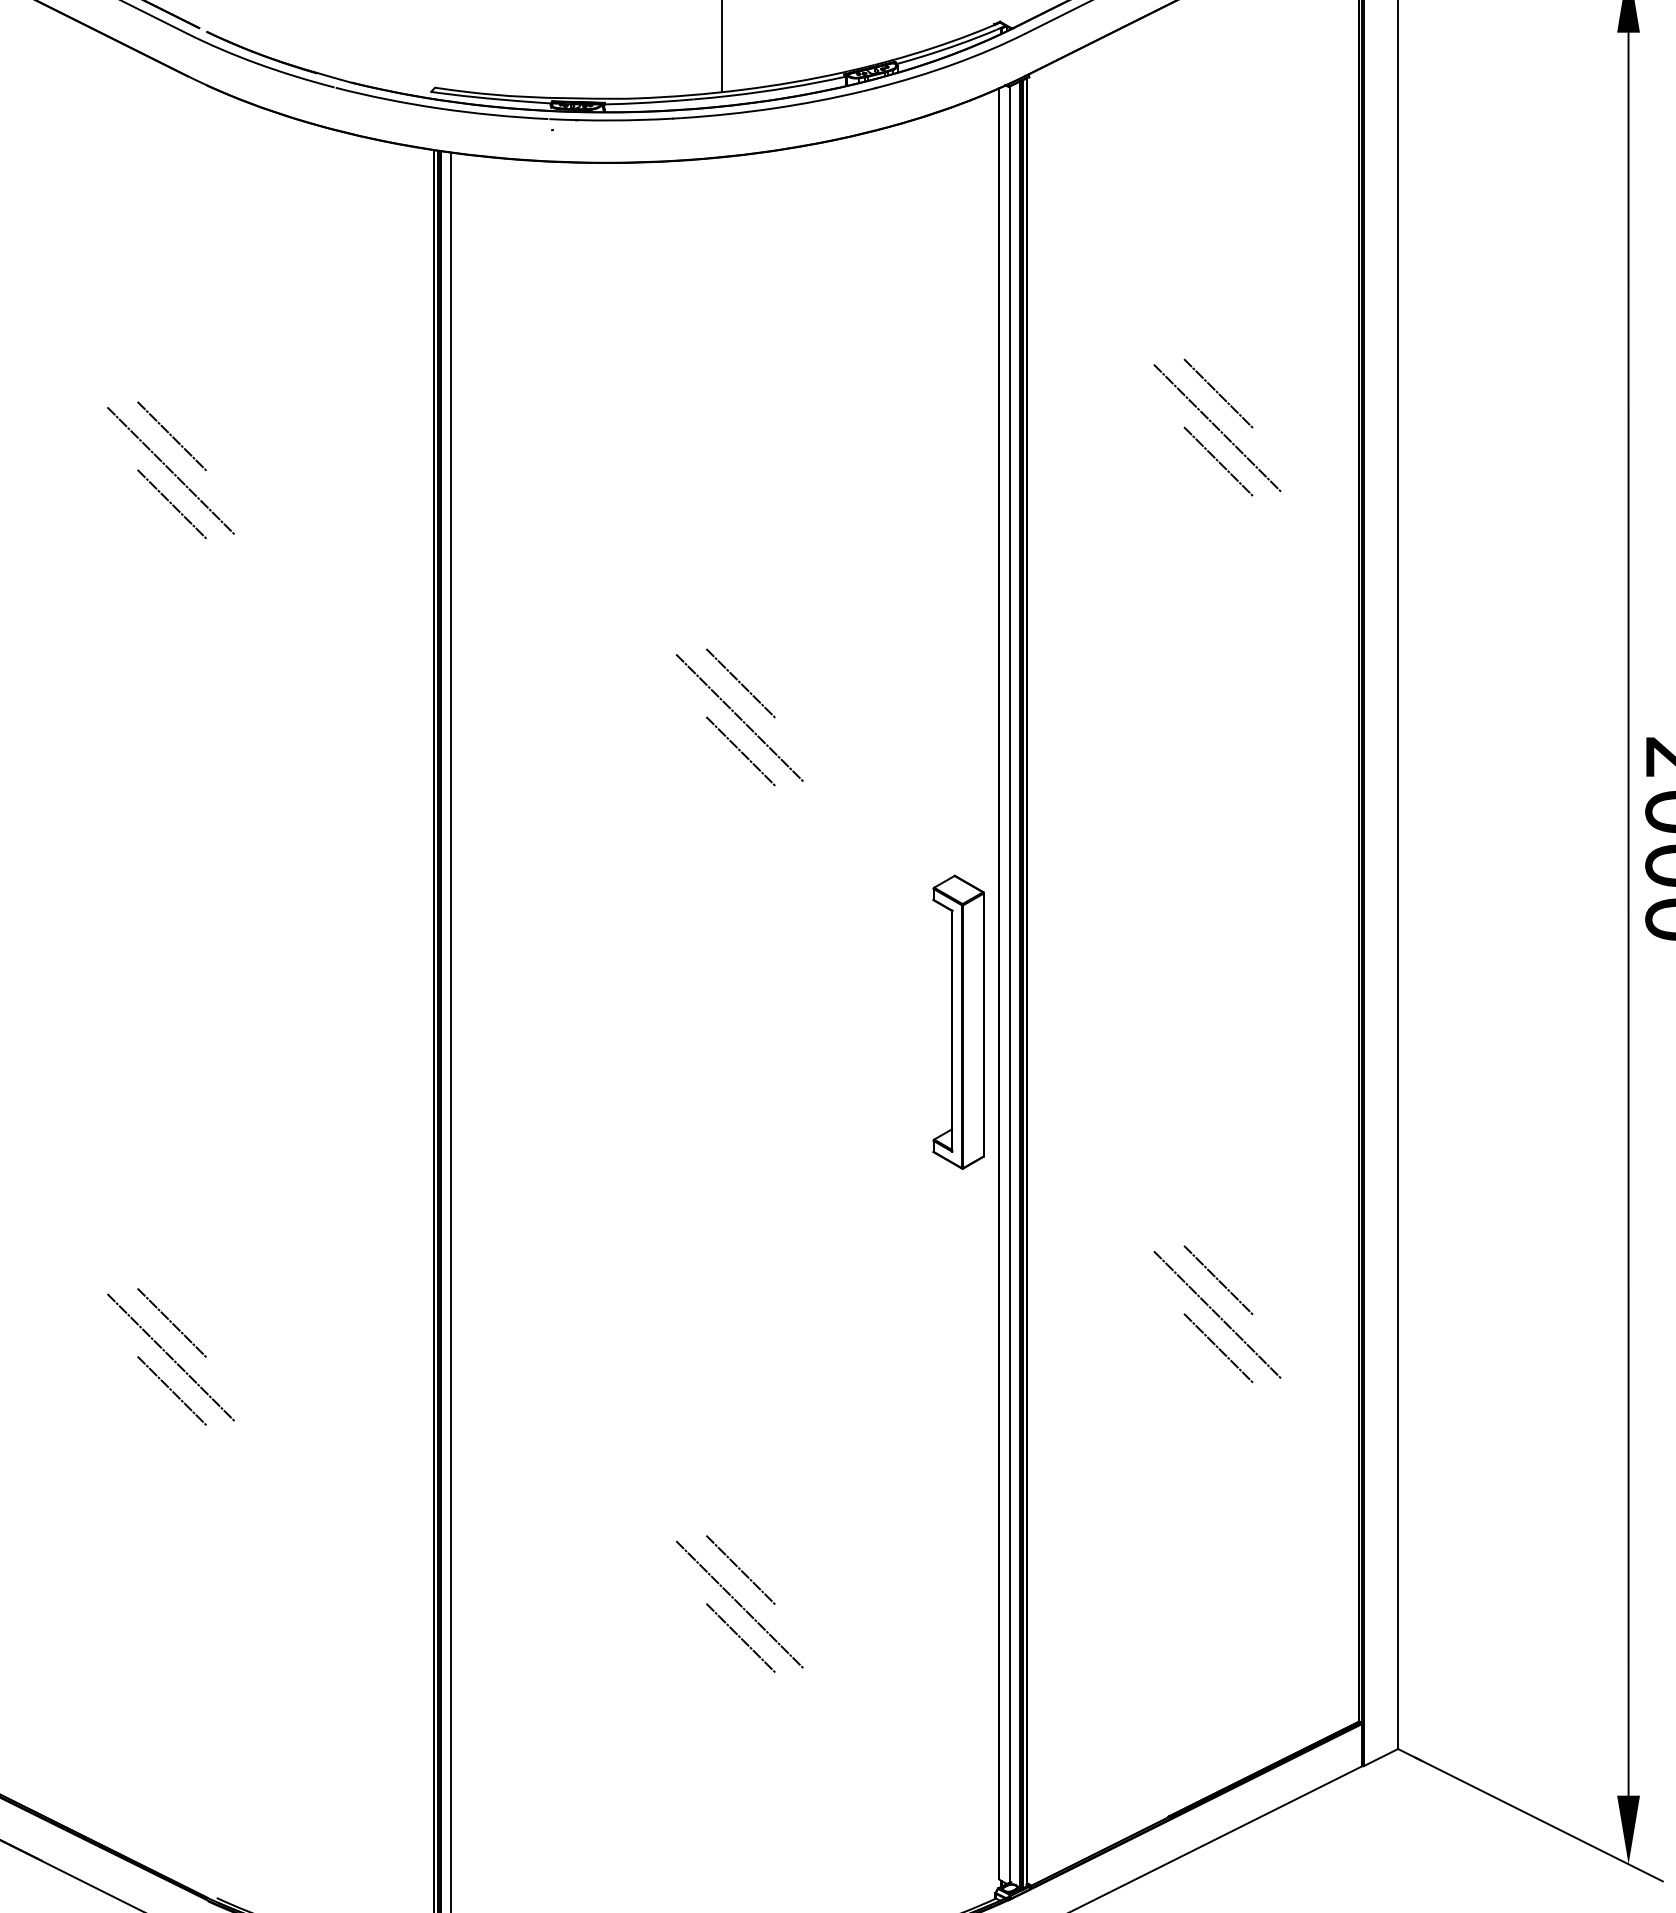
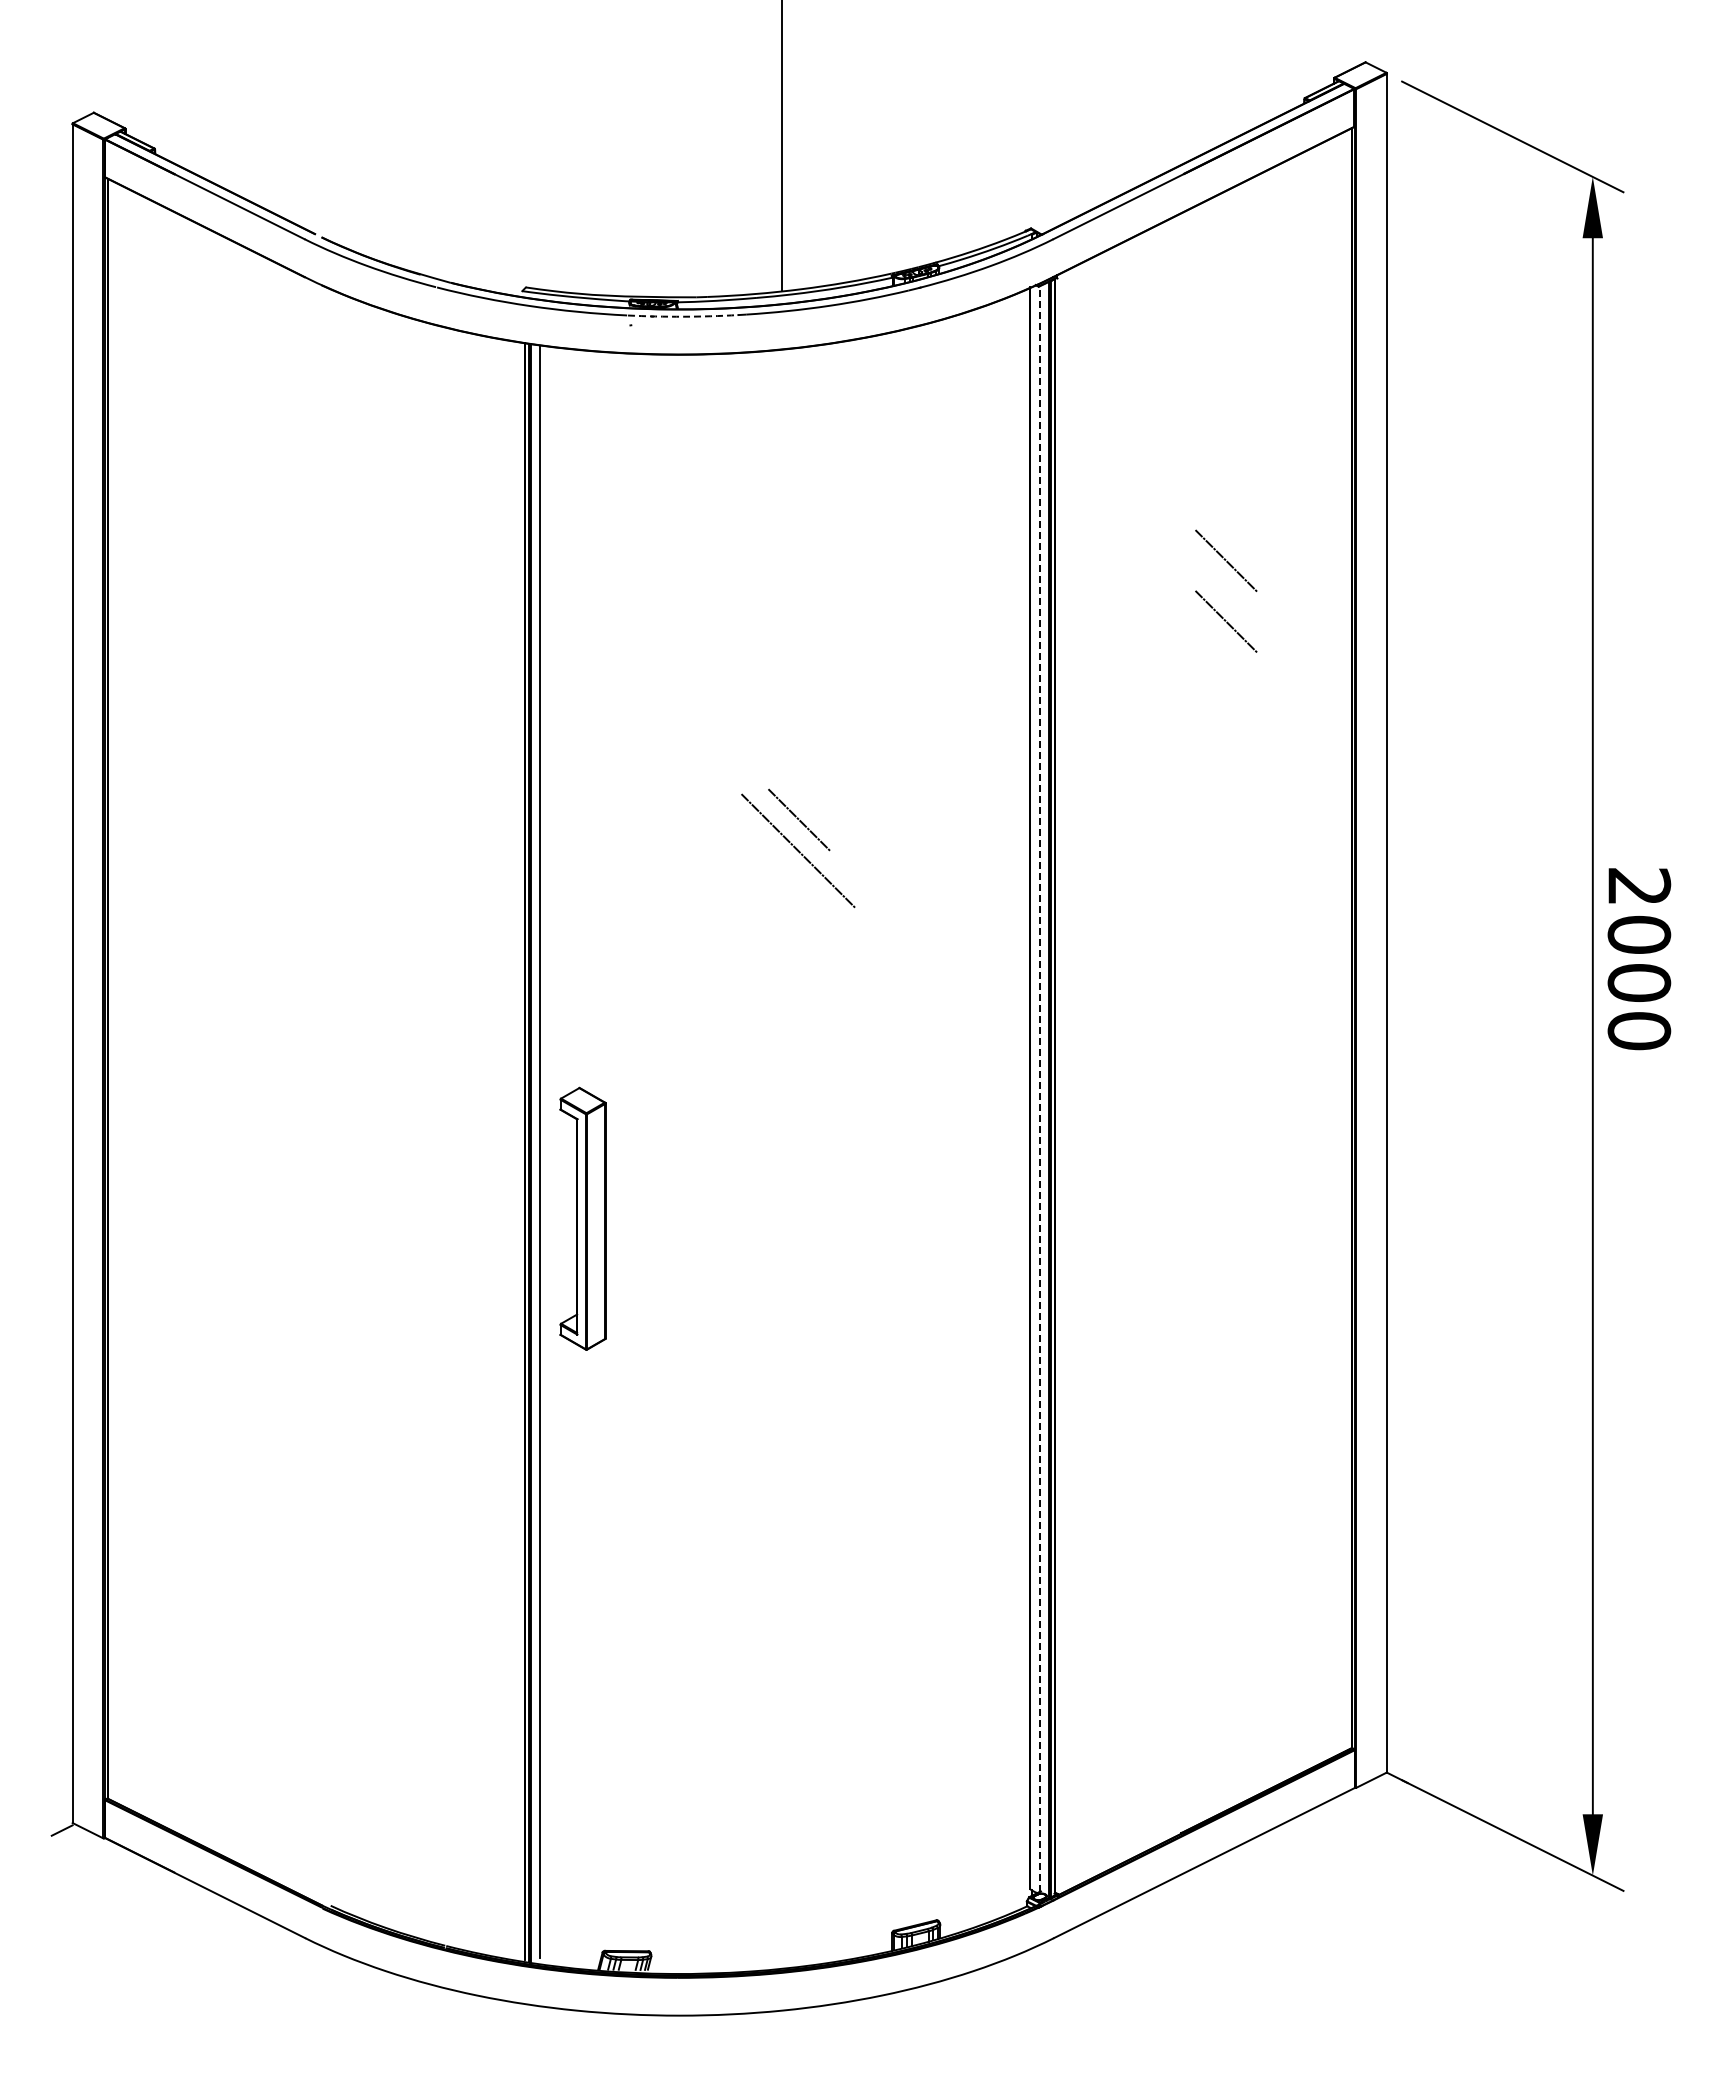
arc: (611, 120) -> (683, 316), solid -> dashed
line: (1217, 427) -> (1225, 591), removed
line: (171, 436) -> (290, 599), removed
line: (170, 471) -> (289, 630), removed
line: (171, 503) -> (290, 659), removed
line: (741, 750) -> (799, 879), removed
line: (1009, 984) -> (1039, 1089), solid -> dashed
part: (958, 1021) -> (582, 1218), moved
line: (1218, 1280) -> (1226, 1353), removed
line: (1217, 1314) -> (1225, 1384), removed
line: (171, 1322) -> (290, 1391), removed
line: (1218, 1348) -> (1226, 1414), removed
line: (170, 1357) -> (289, 1422), removed
line: (171, 1390) -> (290, 1452), removed
line: (741, 1569) -> (799, 1612), removed
line: (740, 1604) -> (798, 1643), removed
line: (741, 1638) -> (799, 1673), removed

